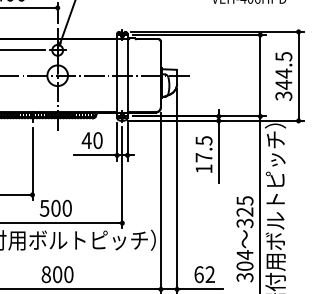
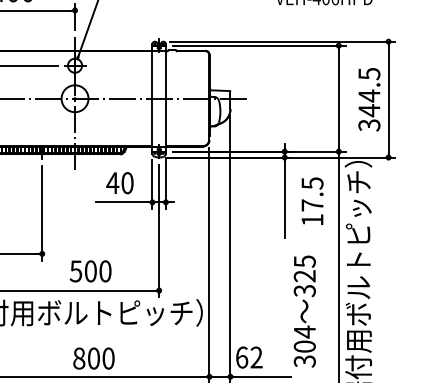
text: (204, 153) -> (312, 200), moved
text: (55, 208) -> (90, 271), moved
text: (244, 239) -> (304, 311), moved
text: (57, 274) -> (93, 358), moved
text: (204, 274) -> (249, 357), moved

